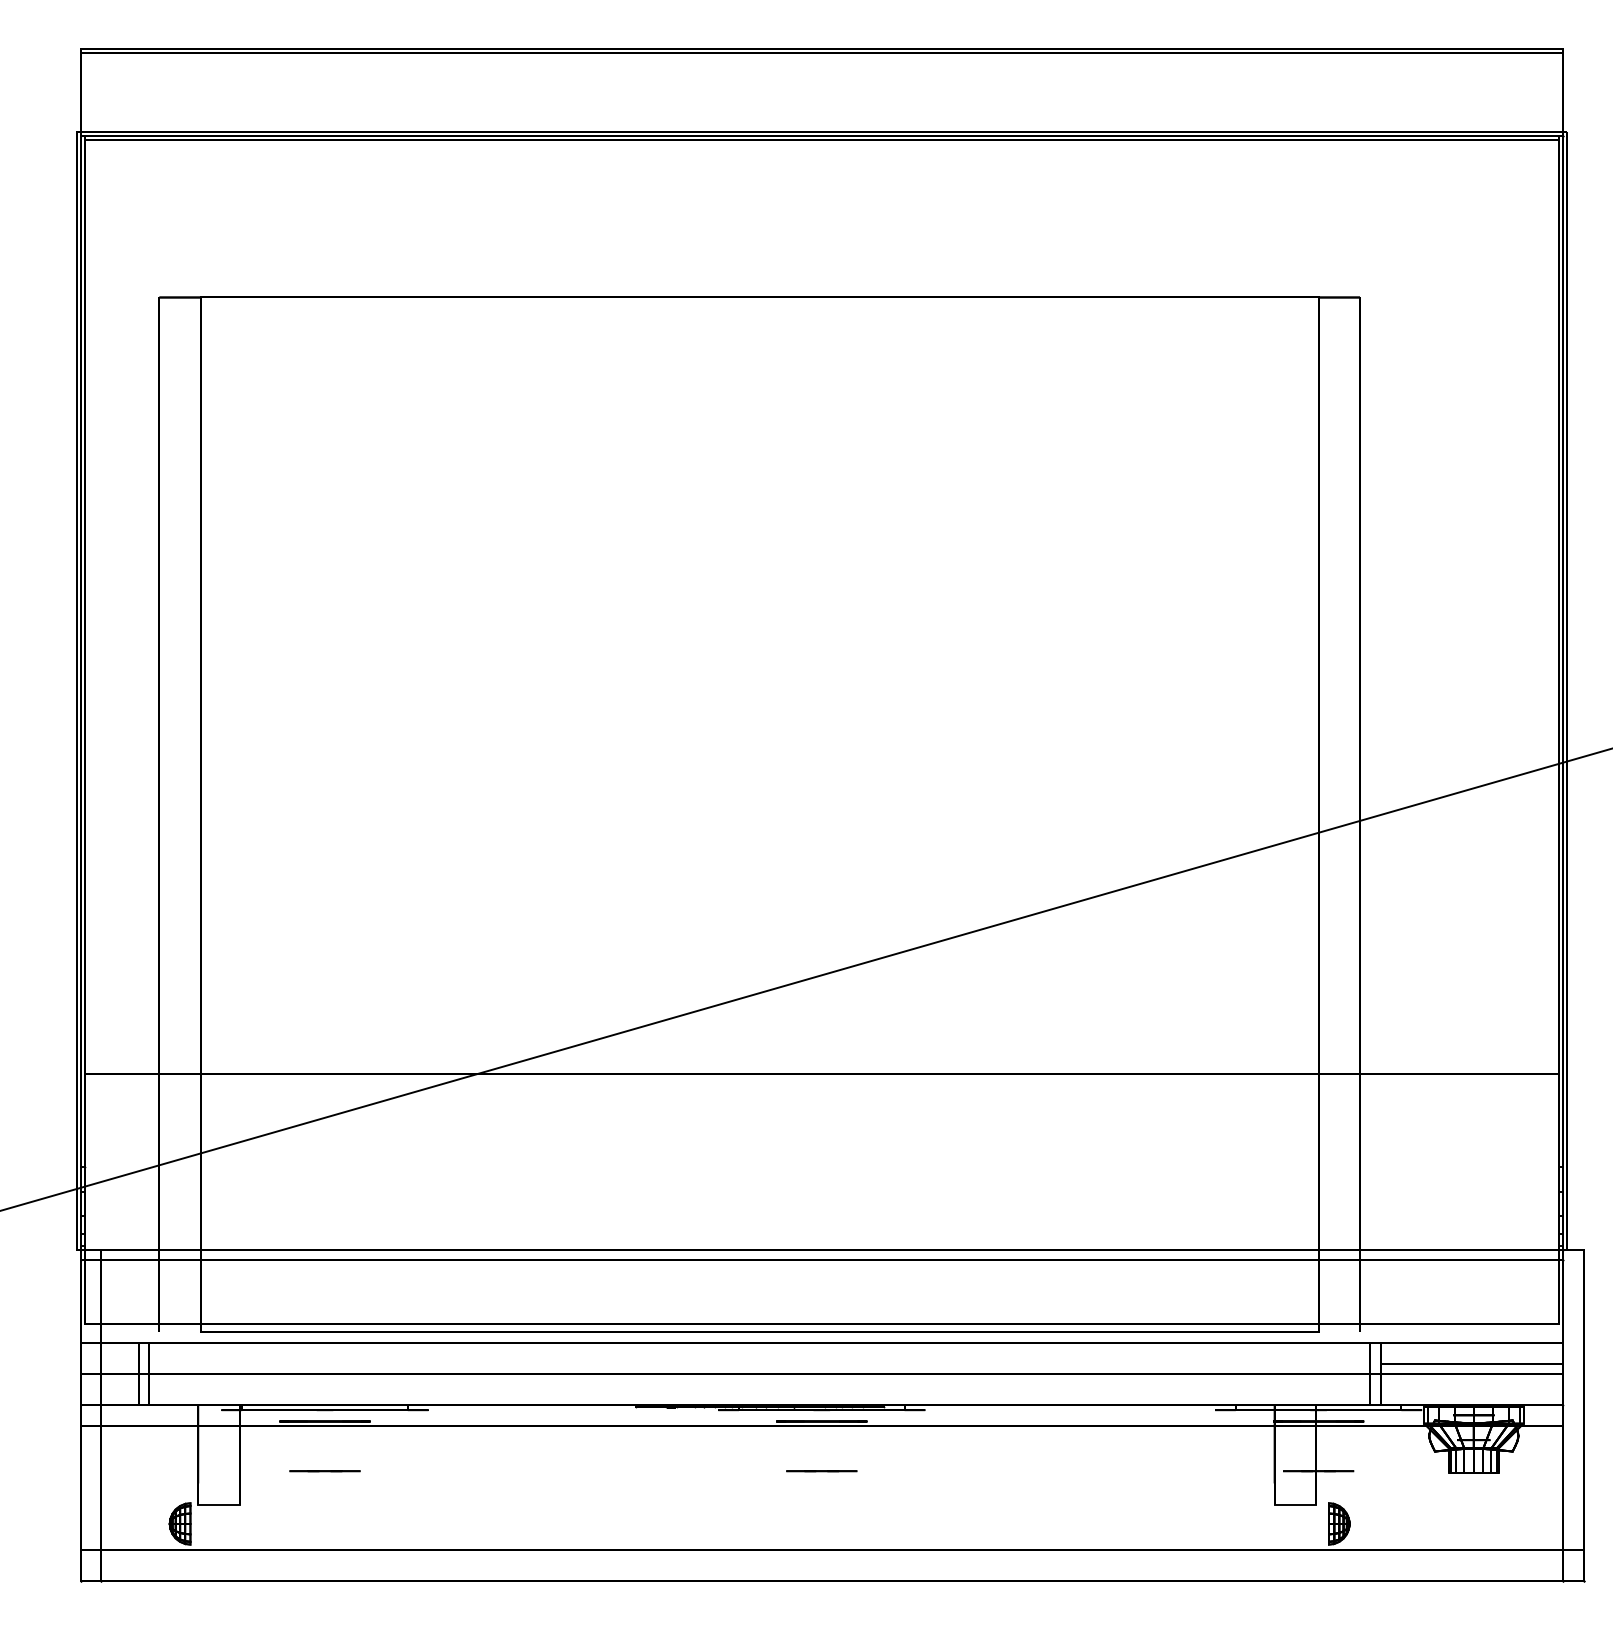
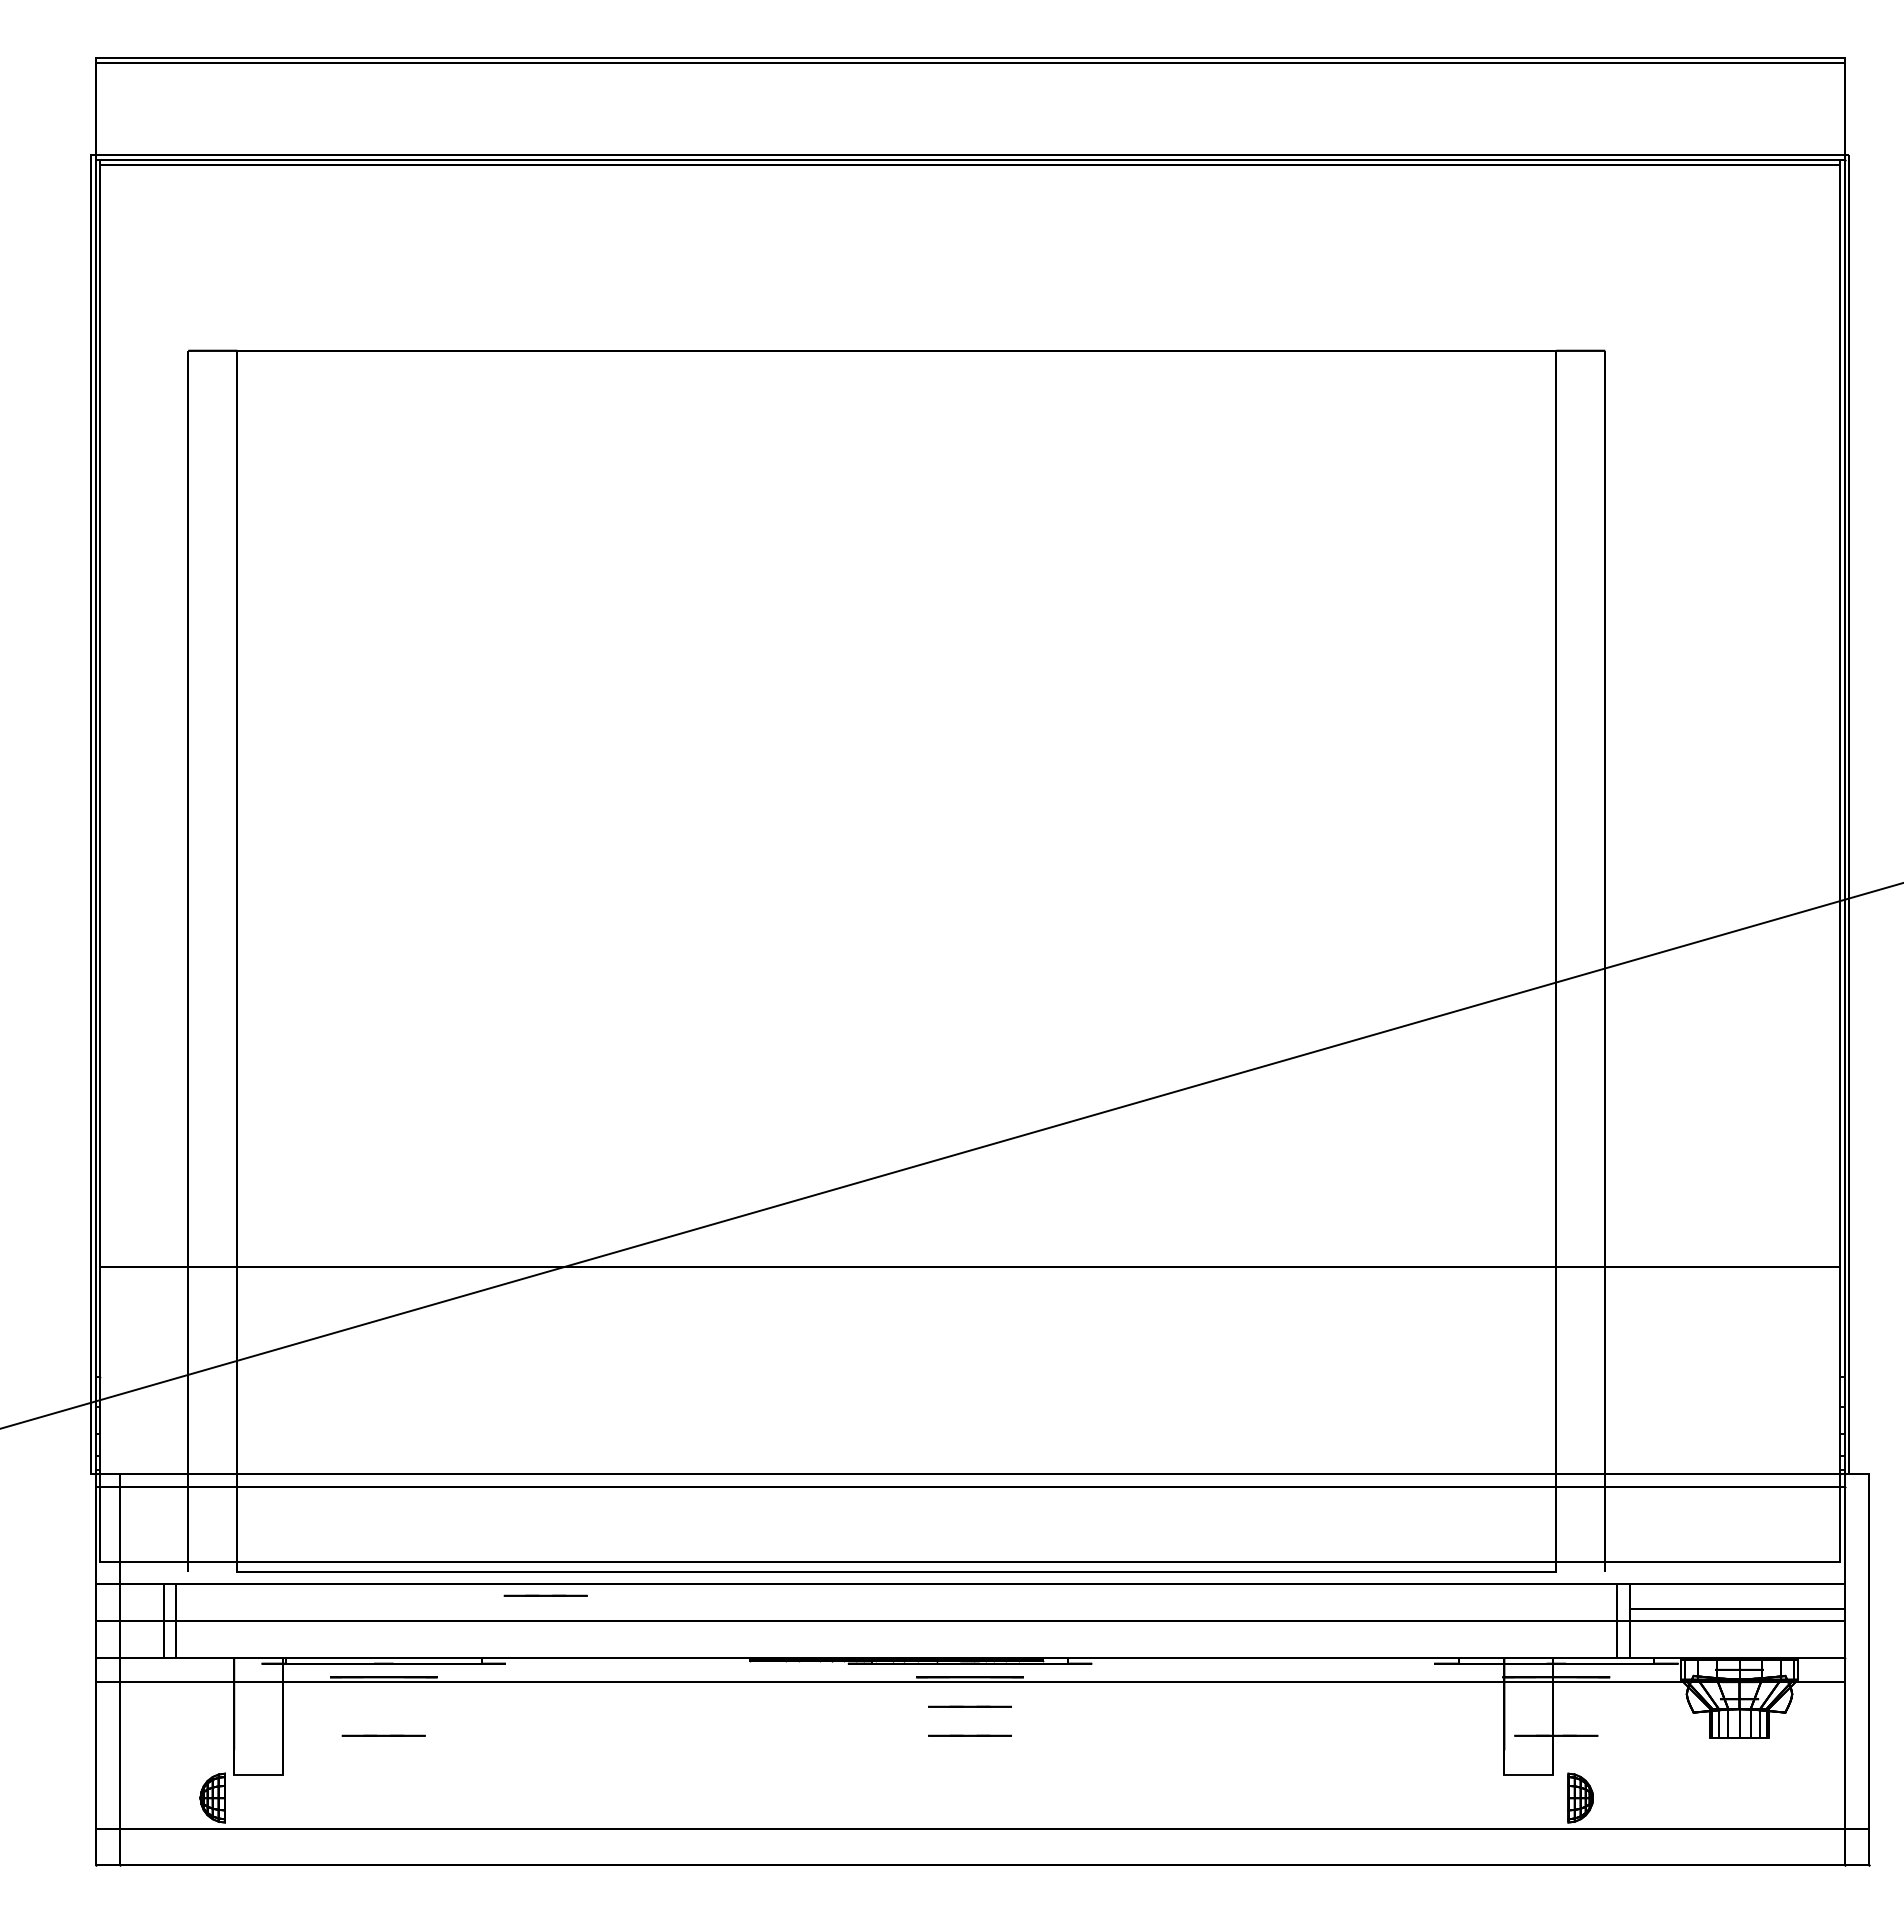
line: (462, 1352) -> (545, 1595), added
line: (821, 1446) -> (969, 1706), added

